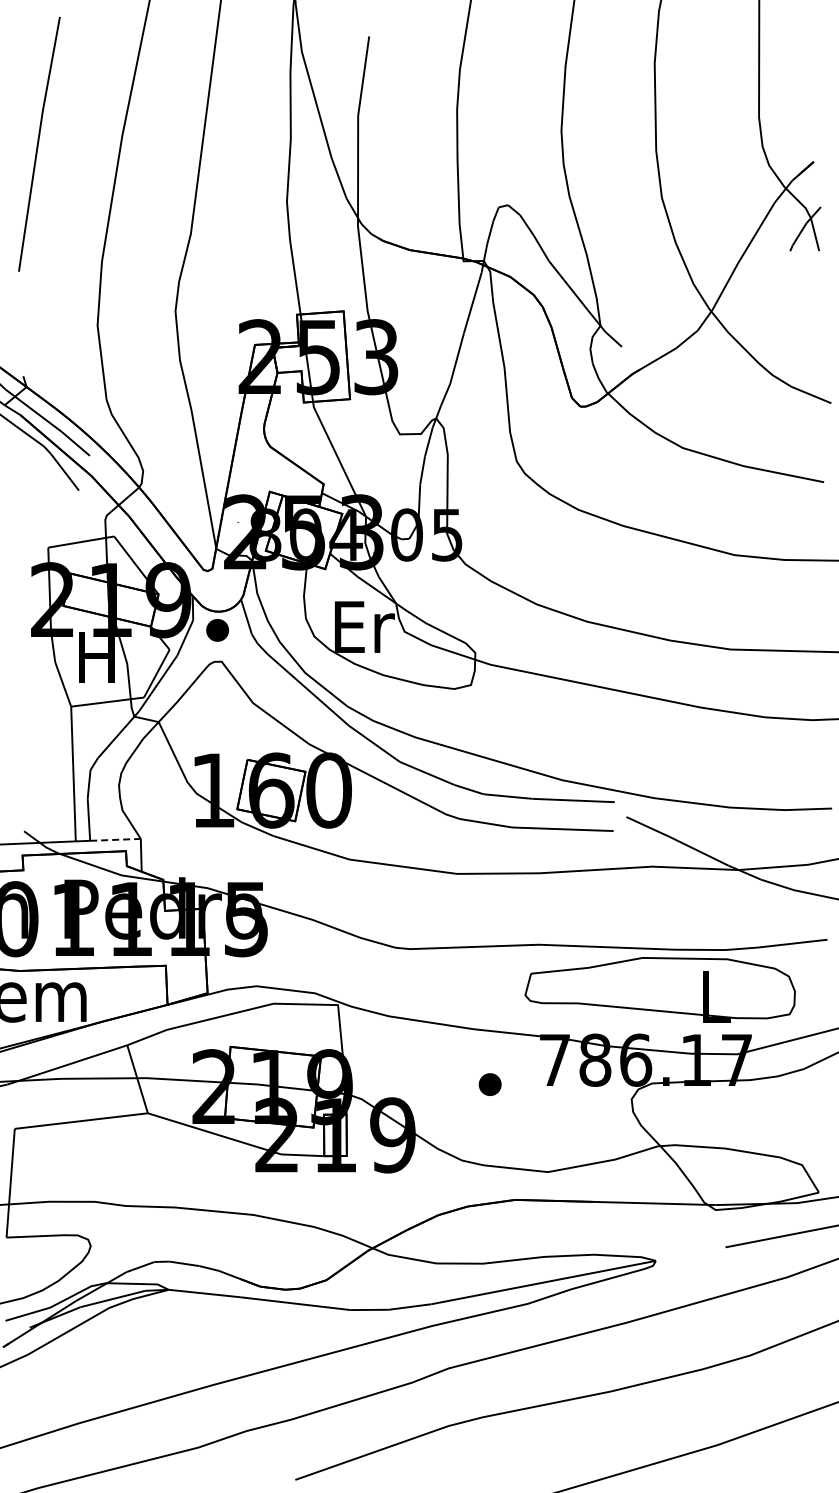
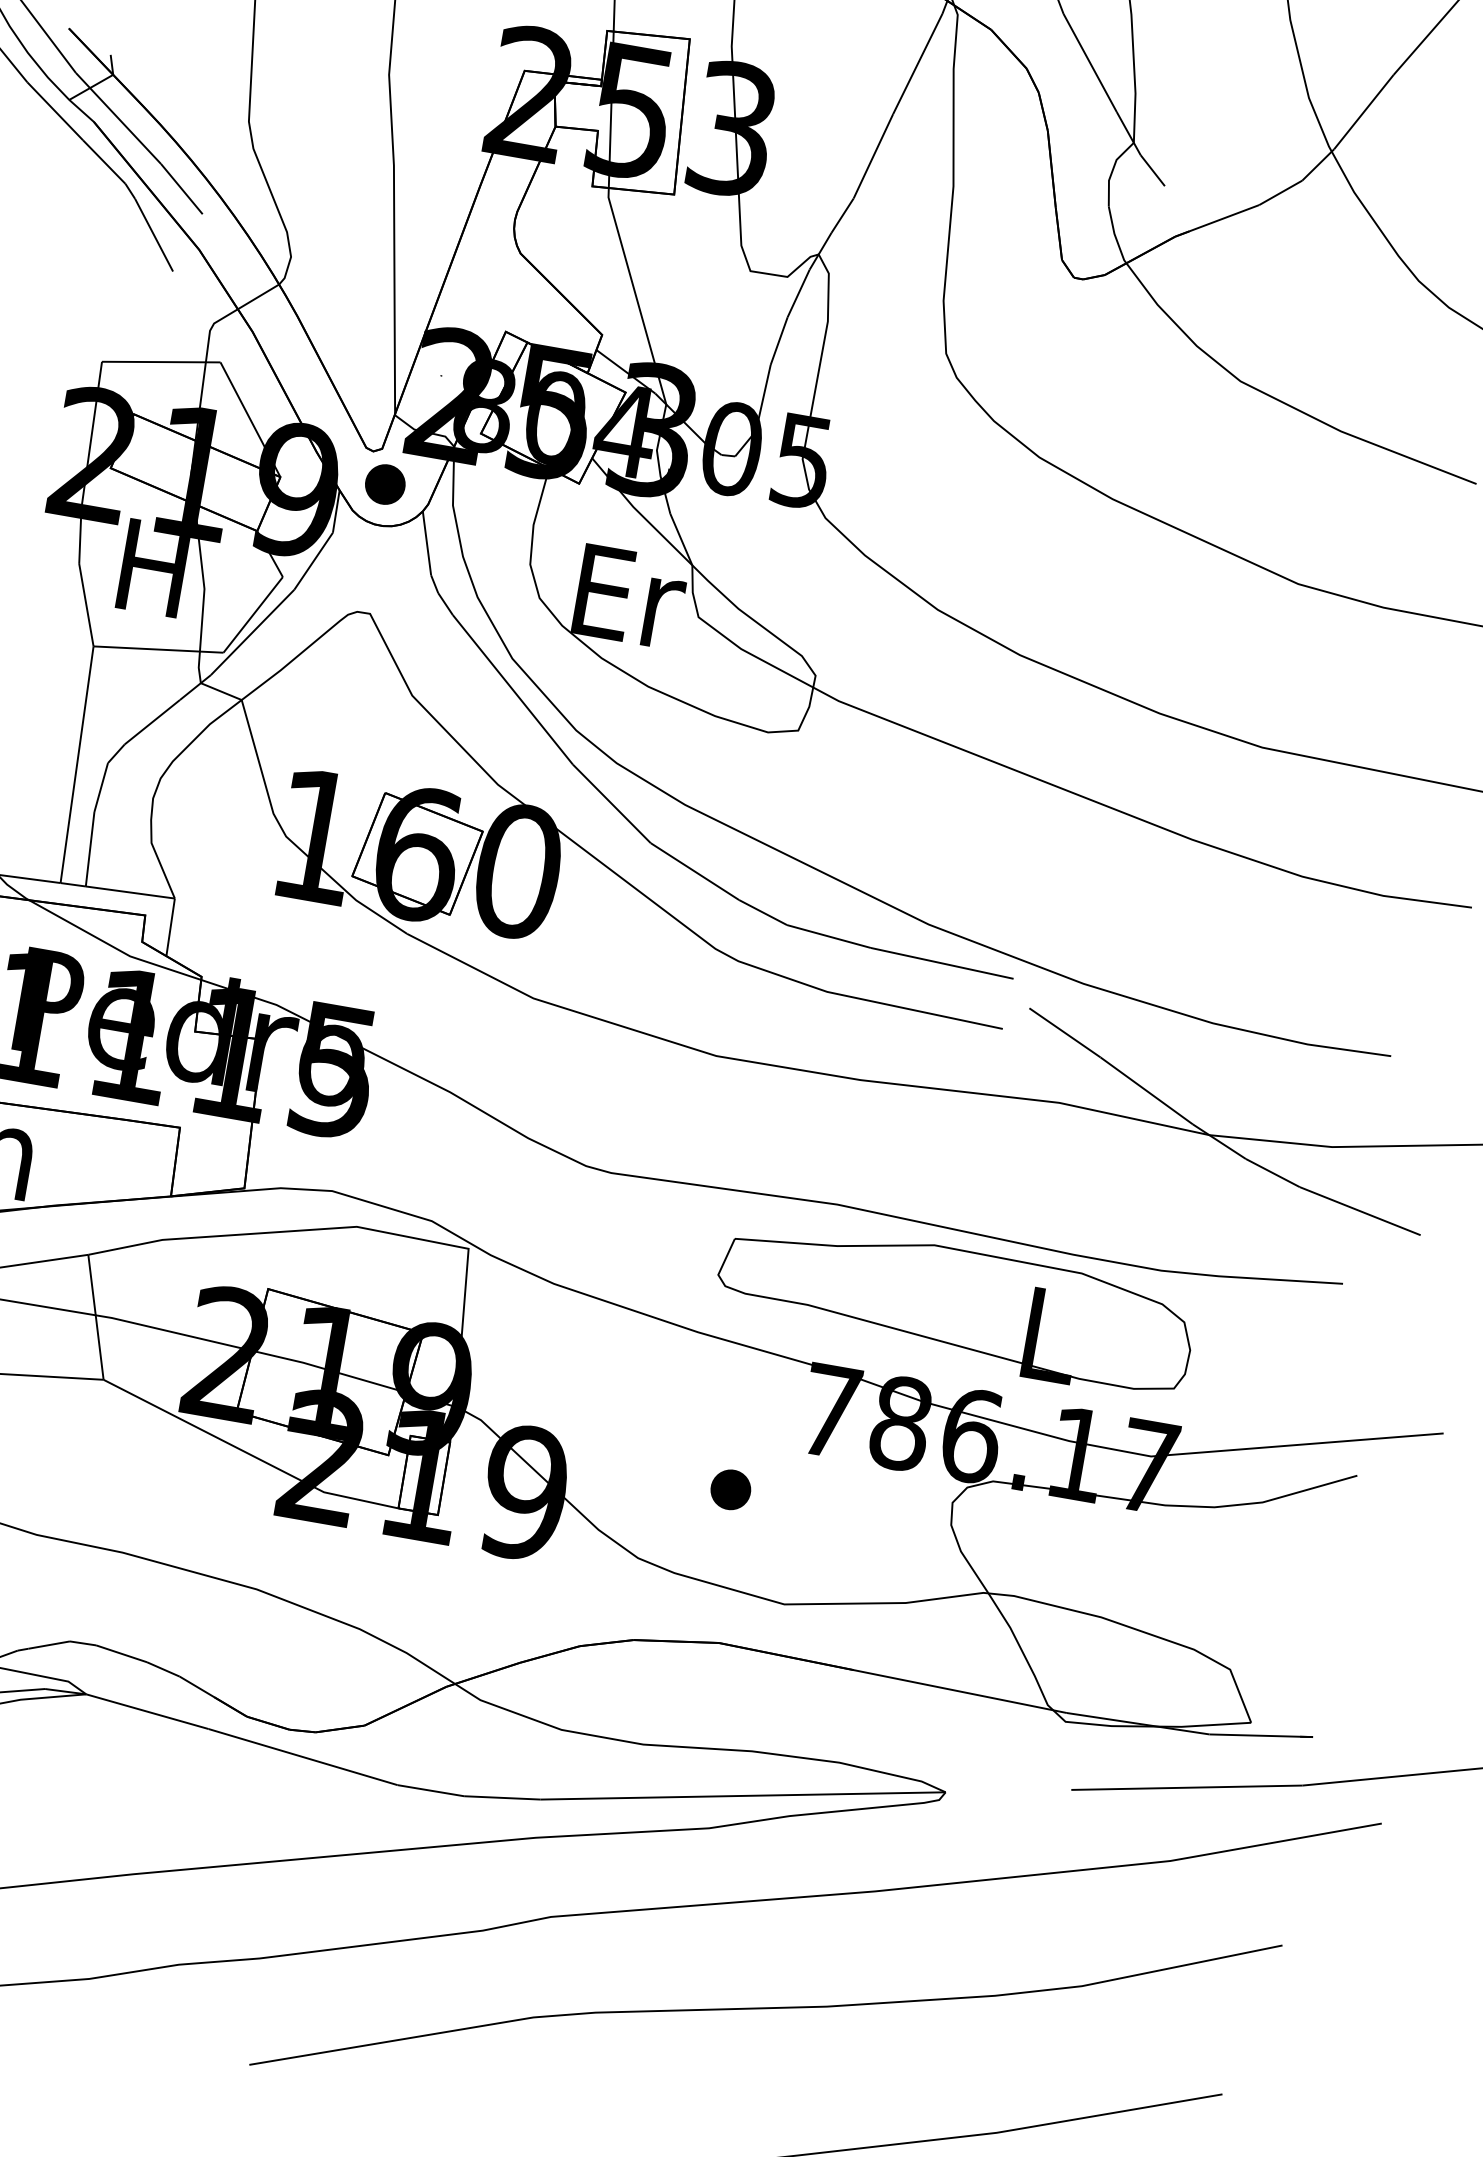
part: (217, 630) -> (385, 484), moved
line: (116, 839) -> (132, 892), dashed -> solid
part: (659, 989) -> (954, 1305), moved
part: (489, 1084) -> (729, 1489), moved

